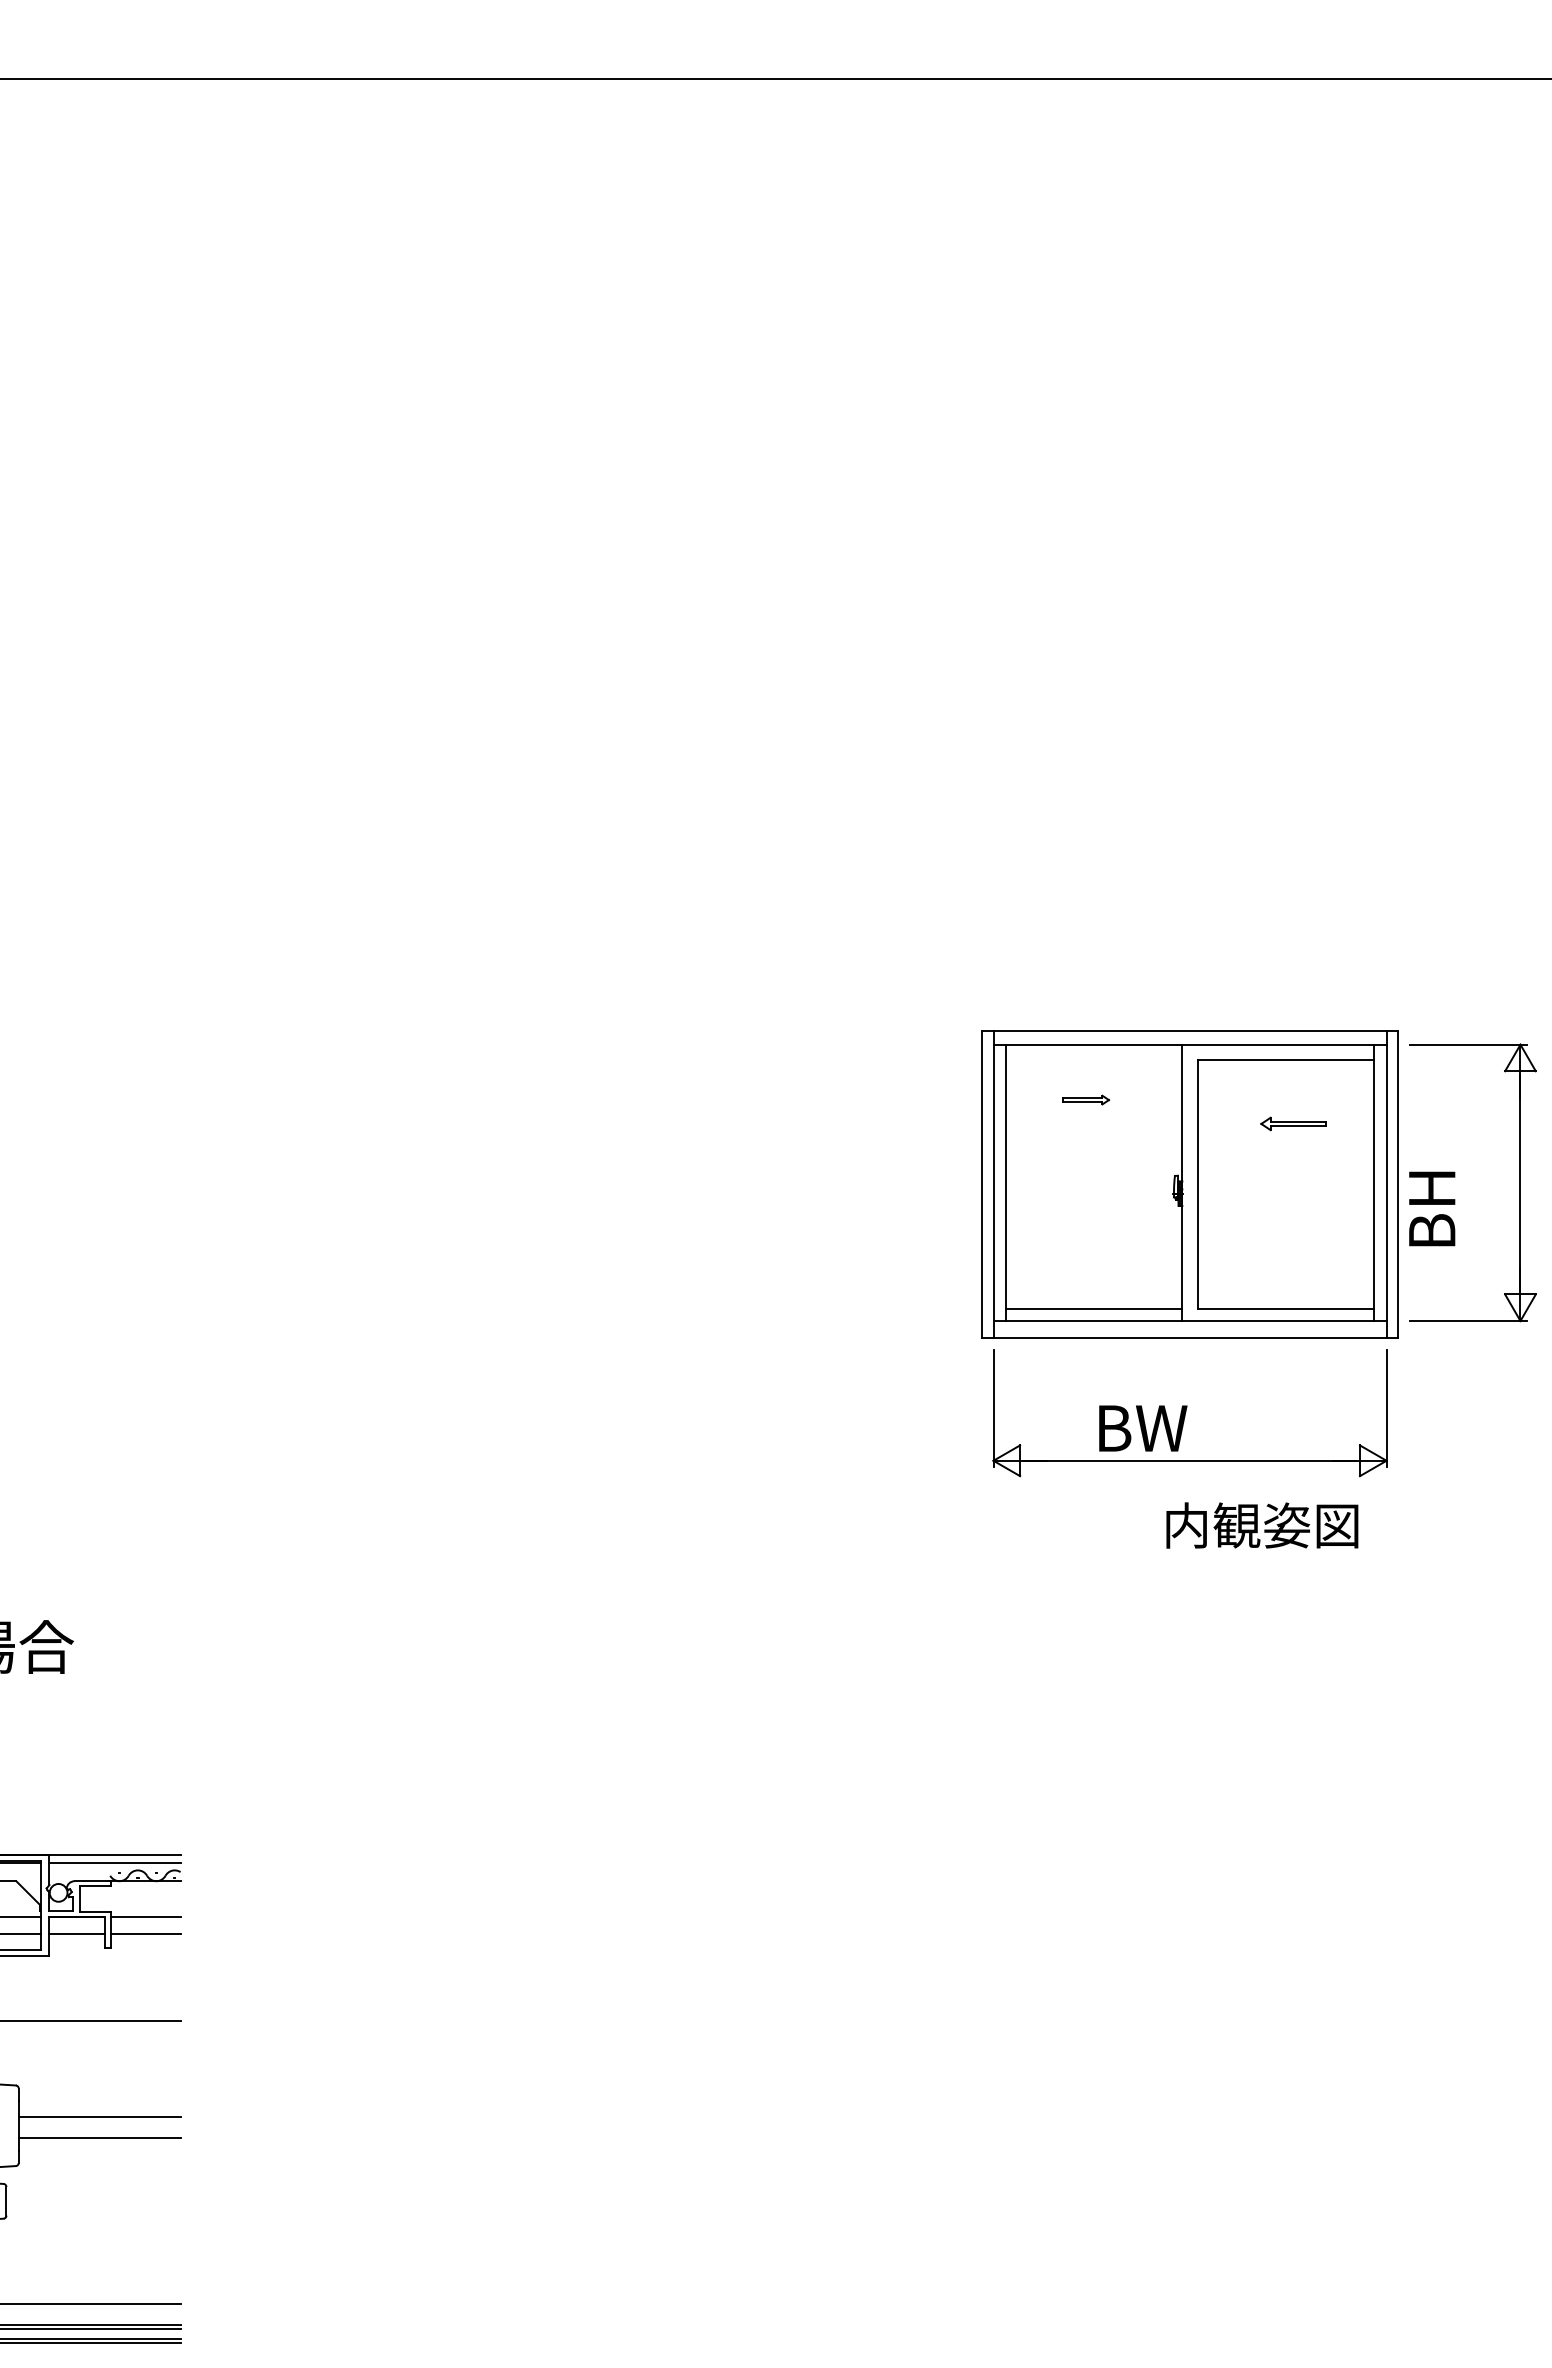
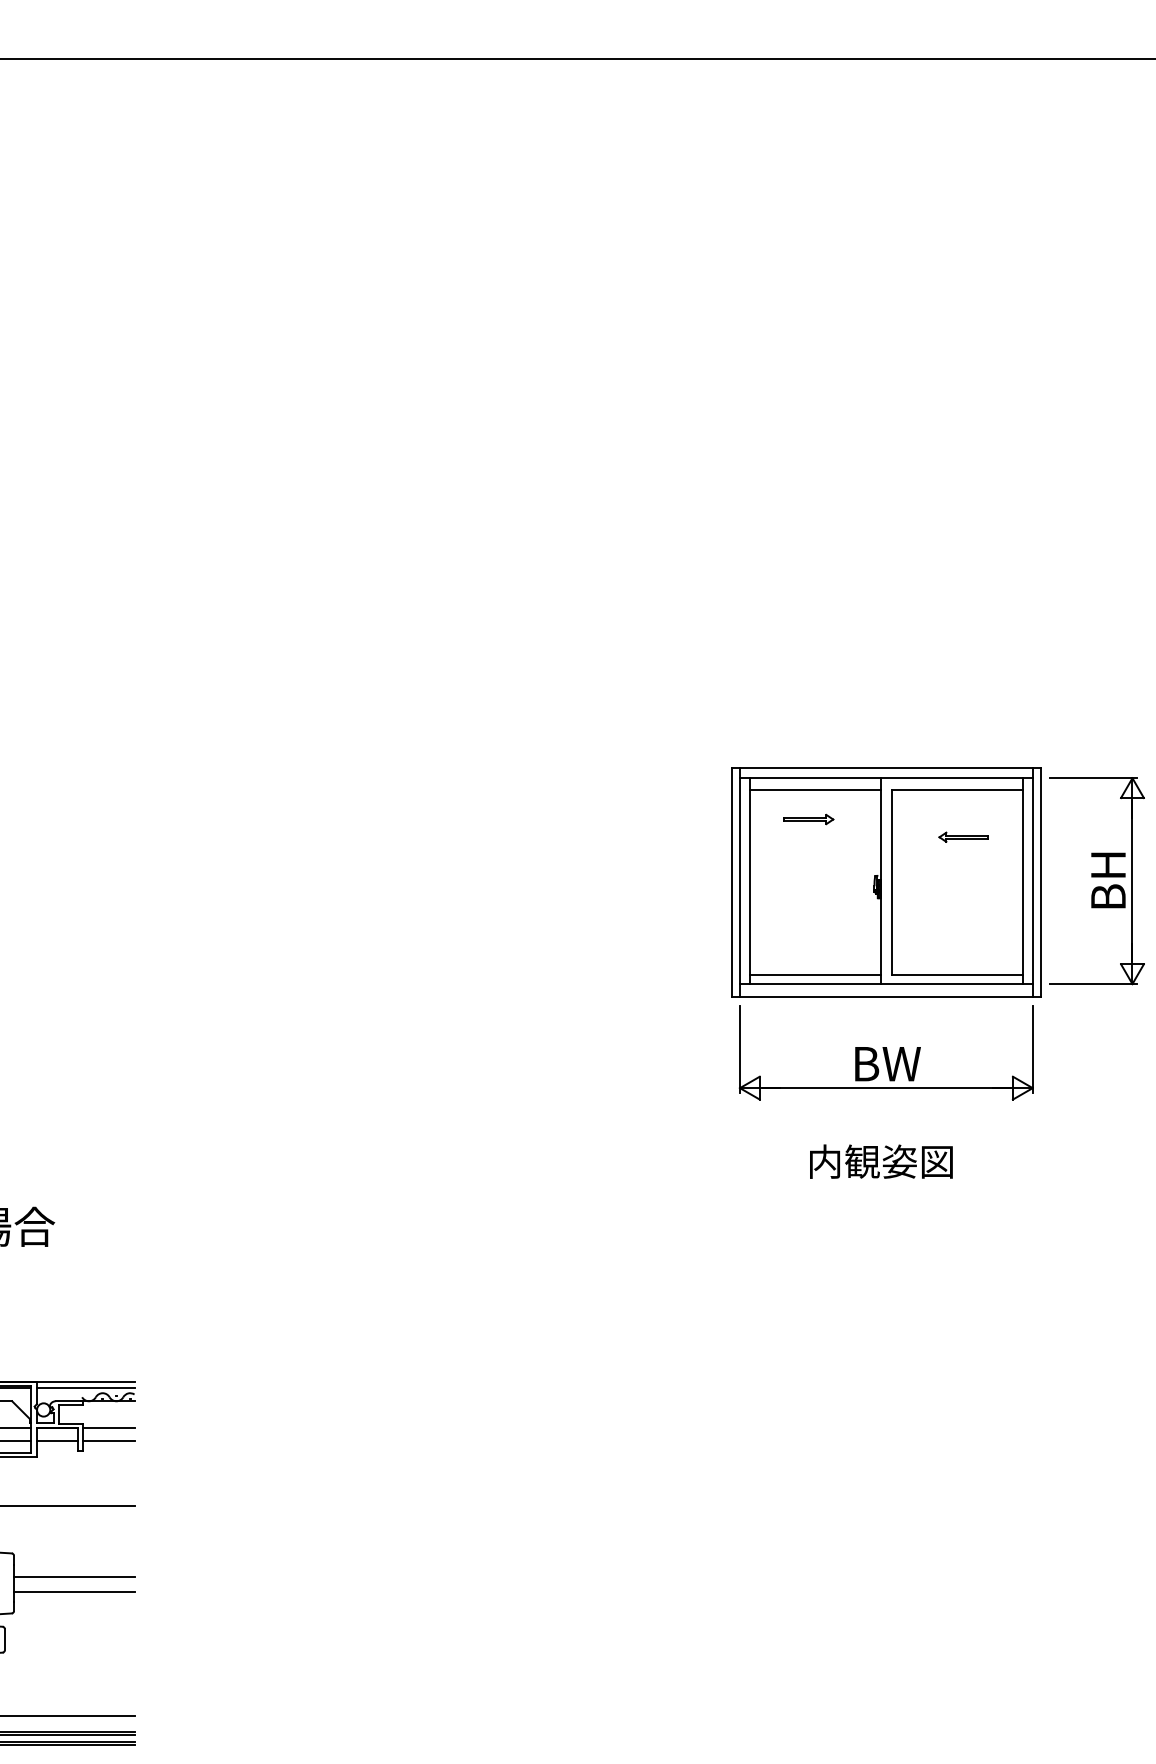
line: (1094, 1060) -> (815, 790), added
part: (1085, 1099) -> (808, 819), size x1.43
text: (1432, 1208) -> (1108, 880), moved
text: (1143, 1428) -> (888, 1064), moved
text: (1262, 1525) -> (881, 1161), moved

